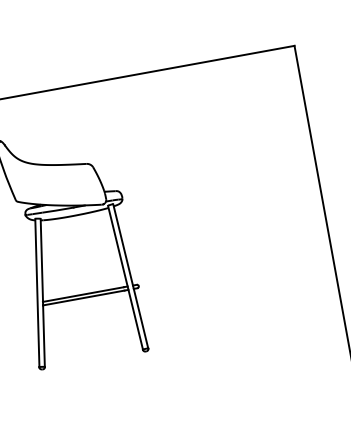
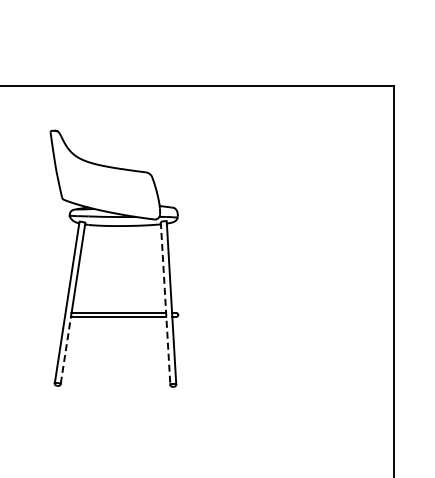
line: (125, 278) -> (165, 303), solid -> dashed
line: (43, 336) -> (65, 350), solid -> dashed

